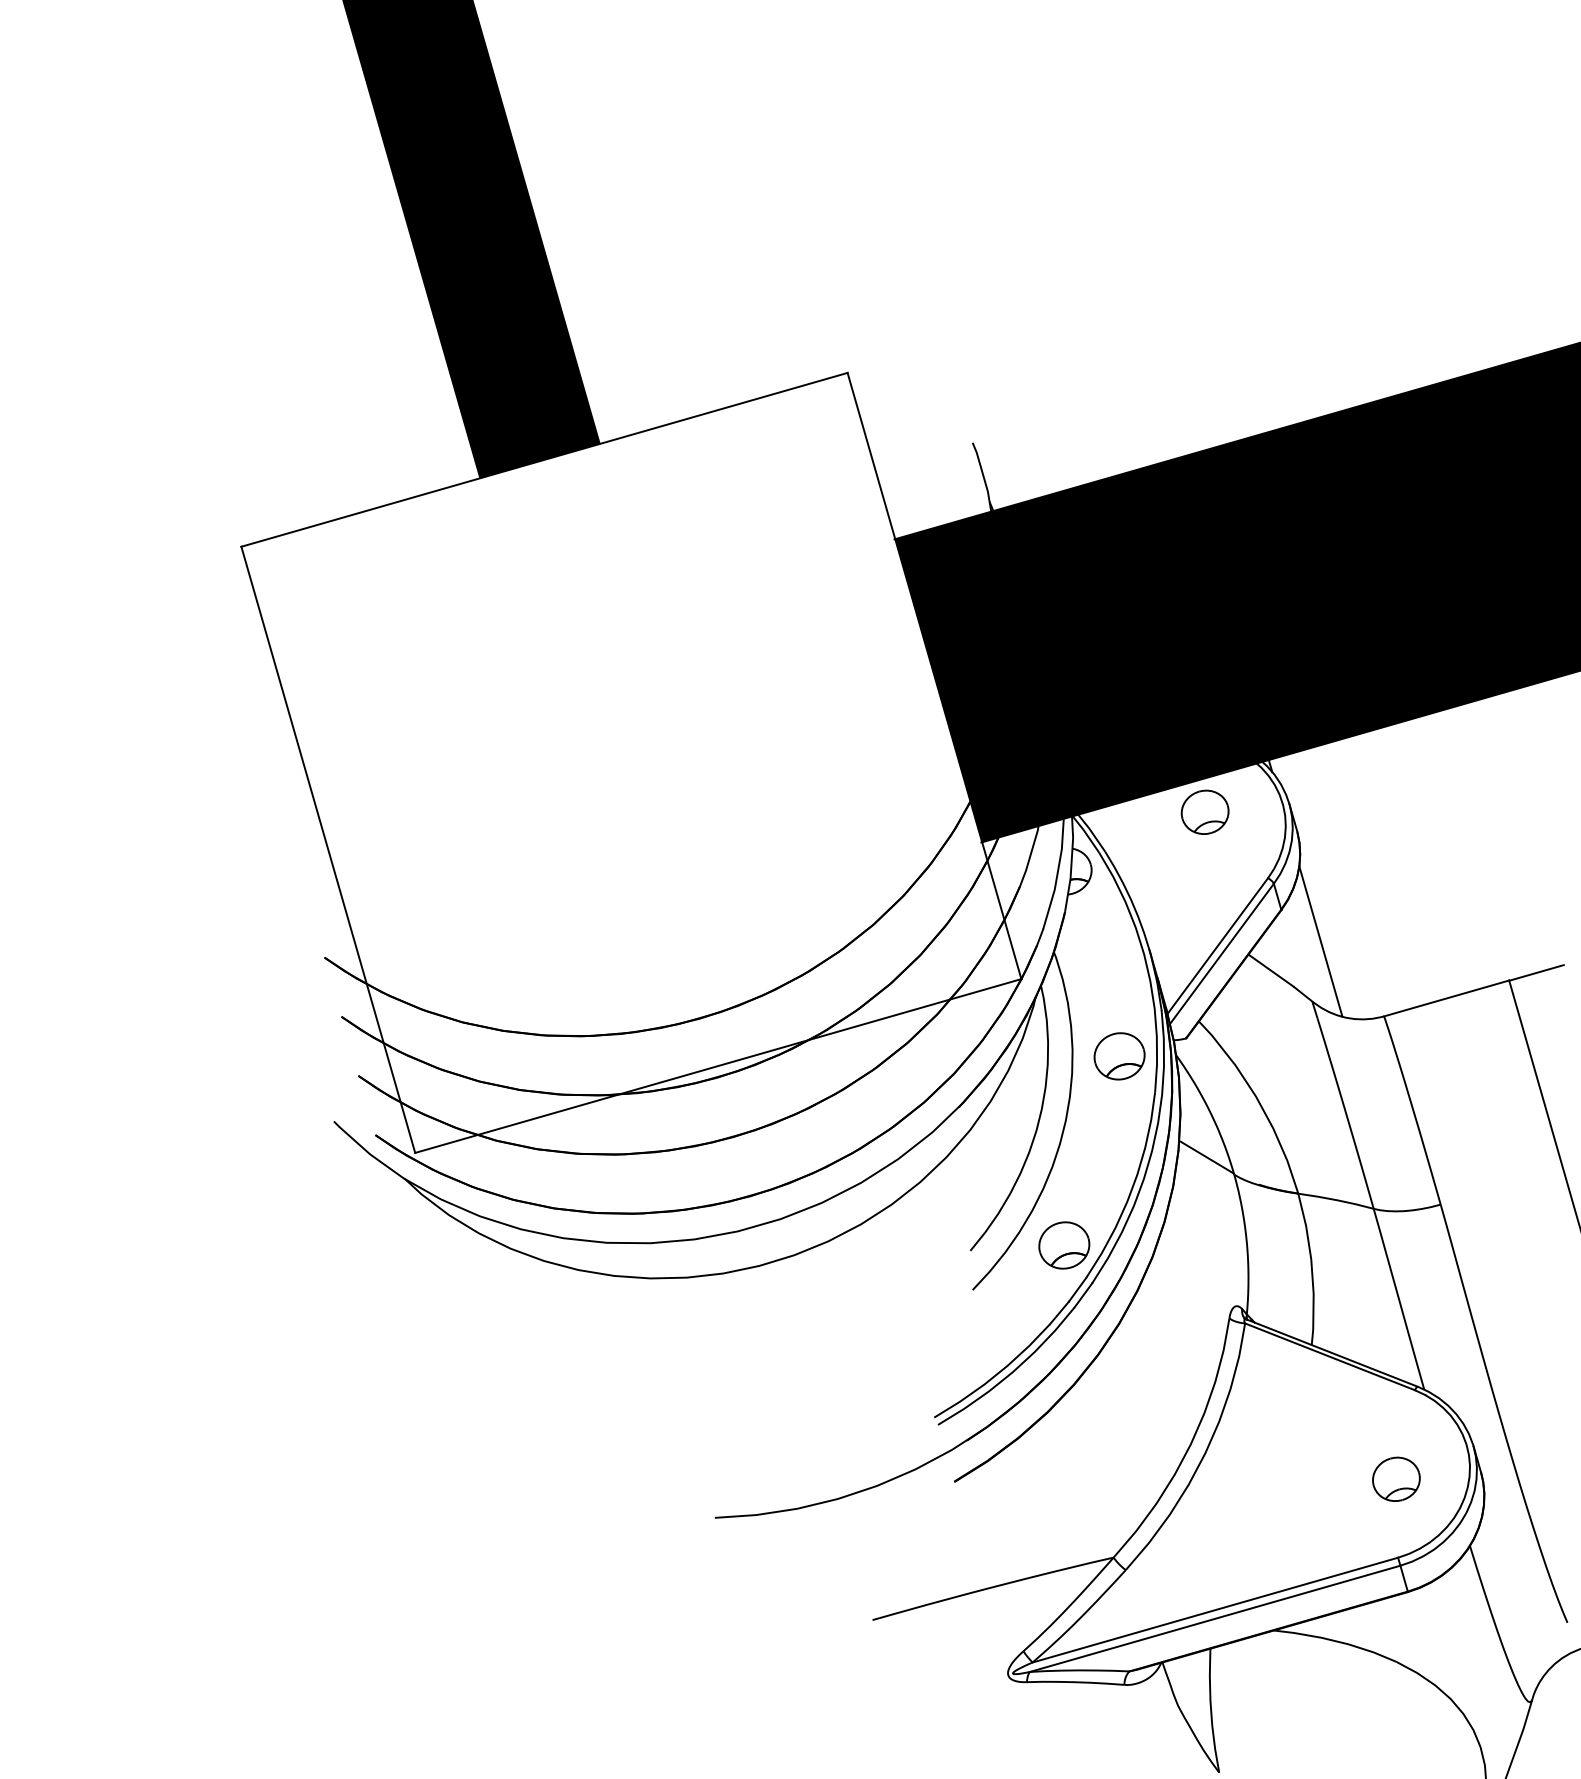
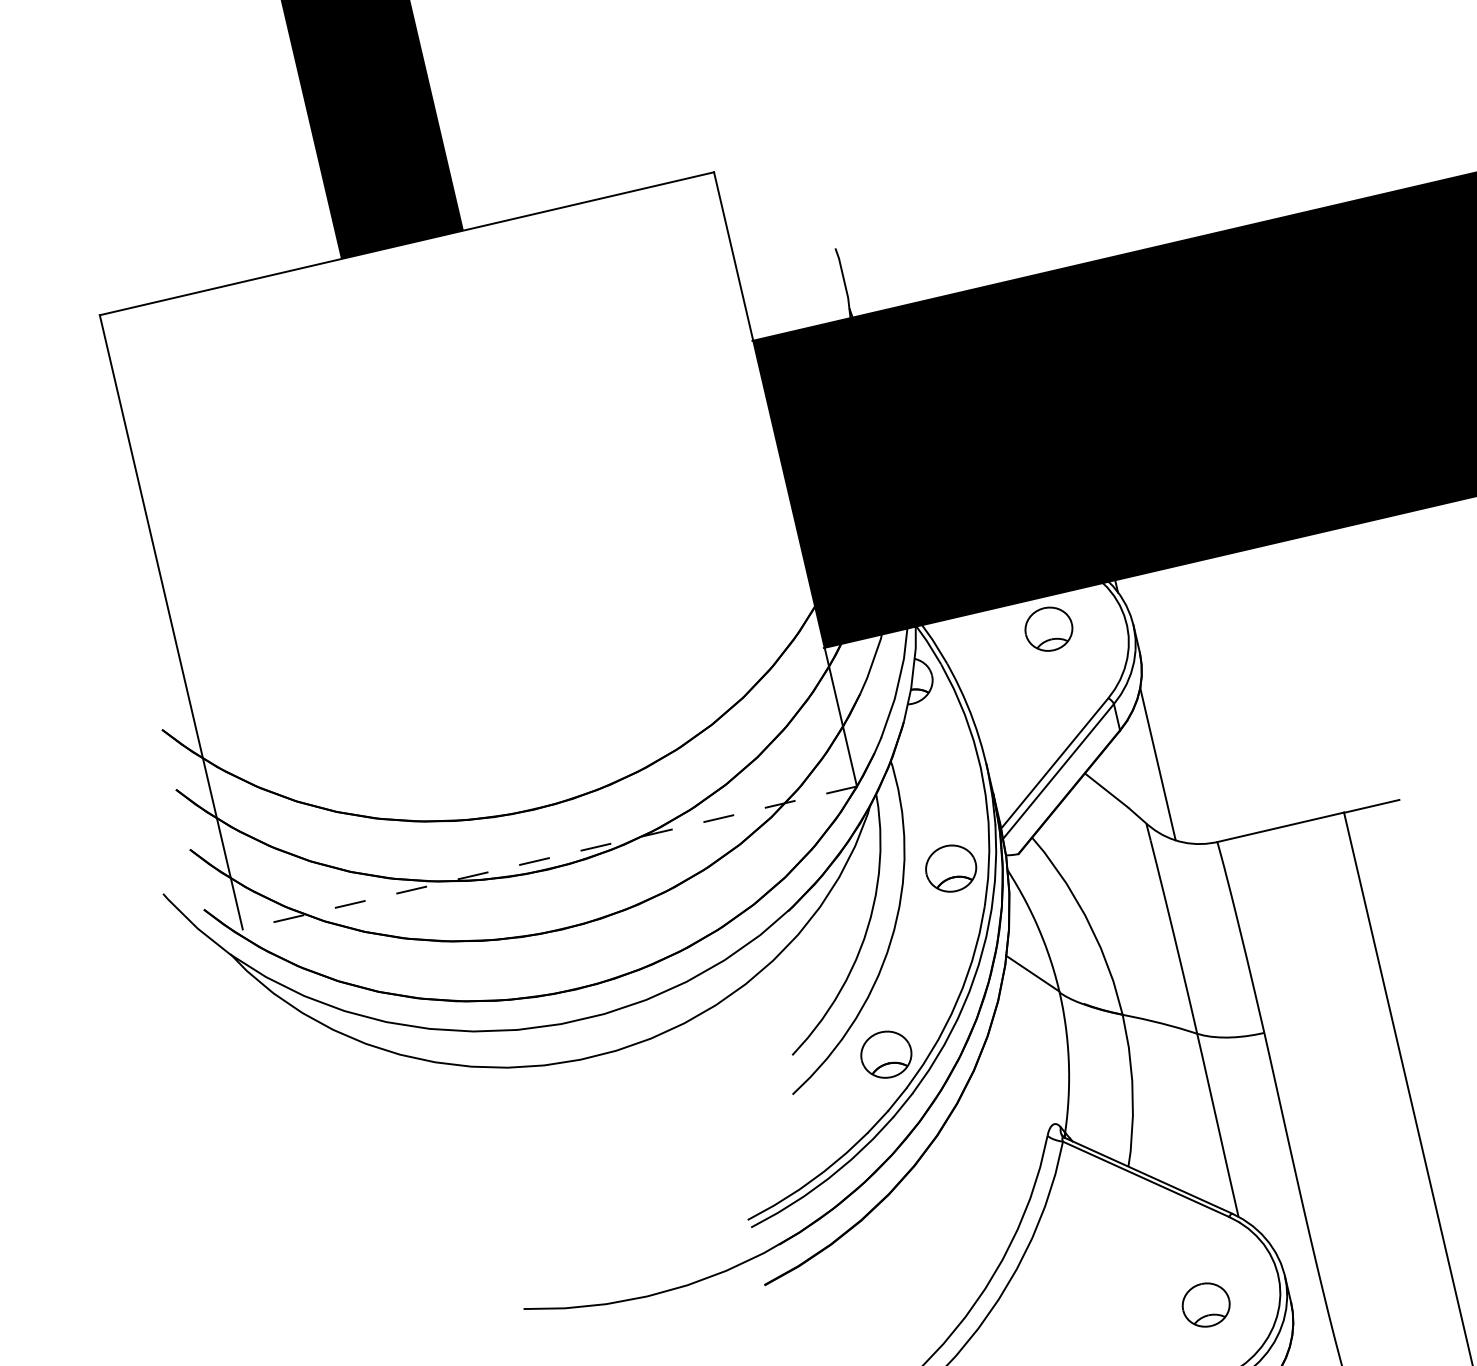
line: (717, 1066) -> (549, 858), solid -> dashed

